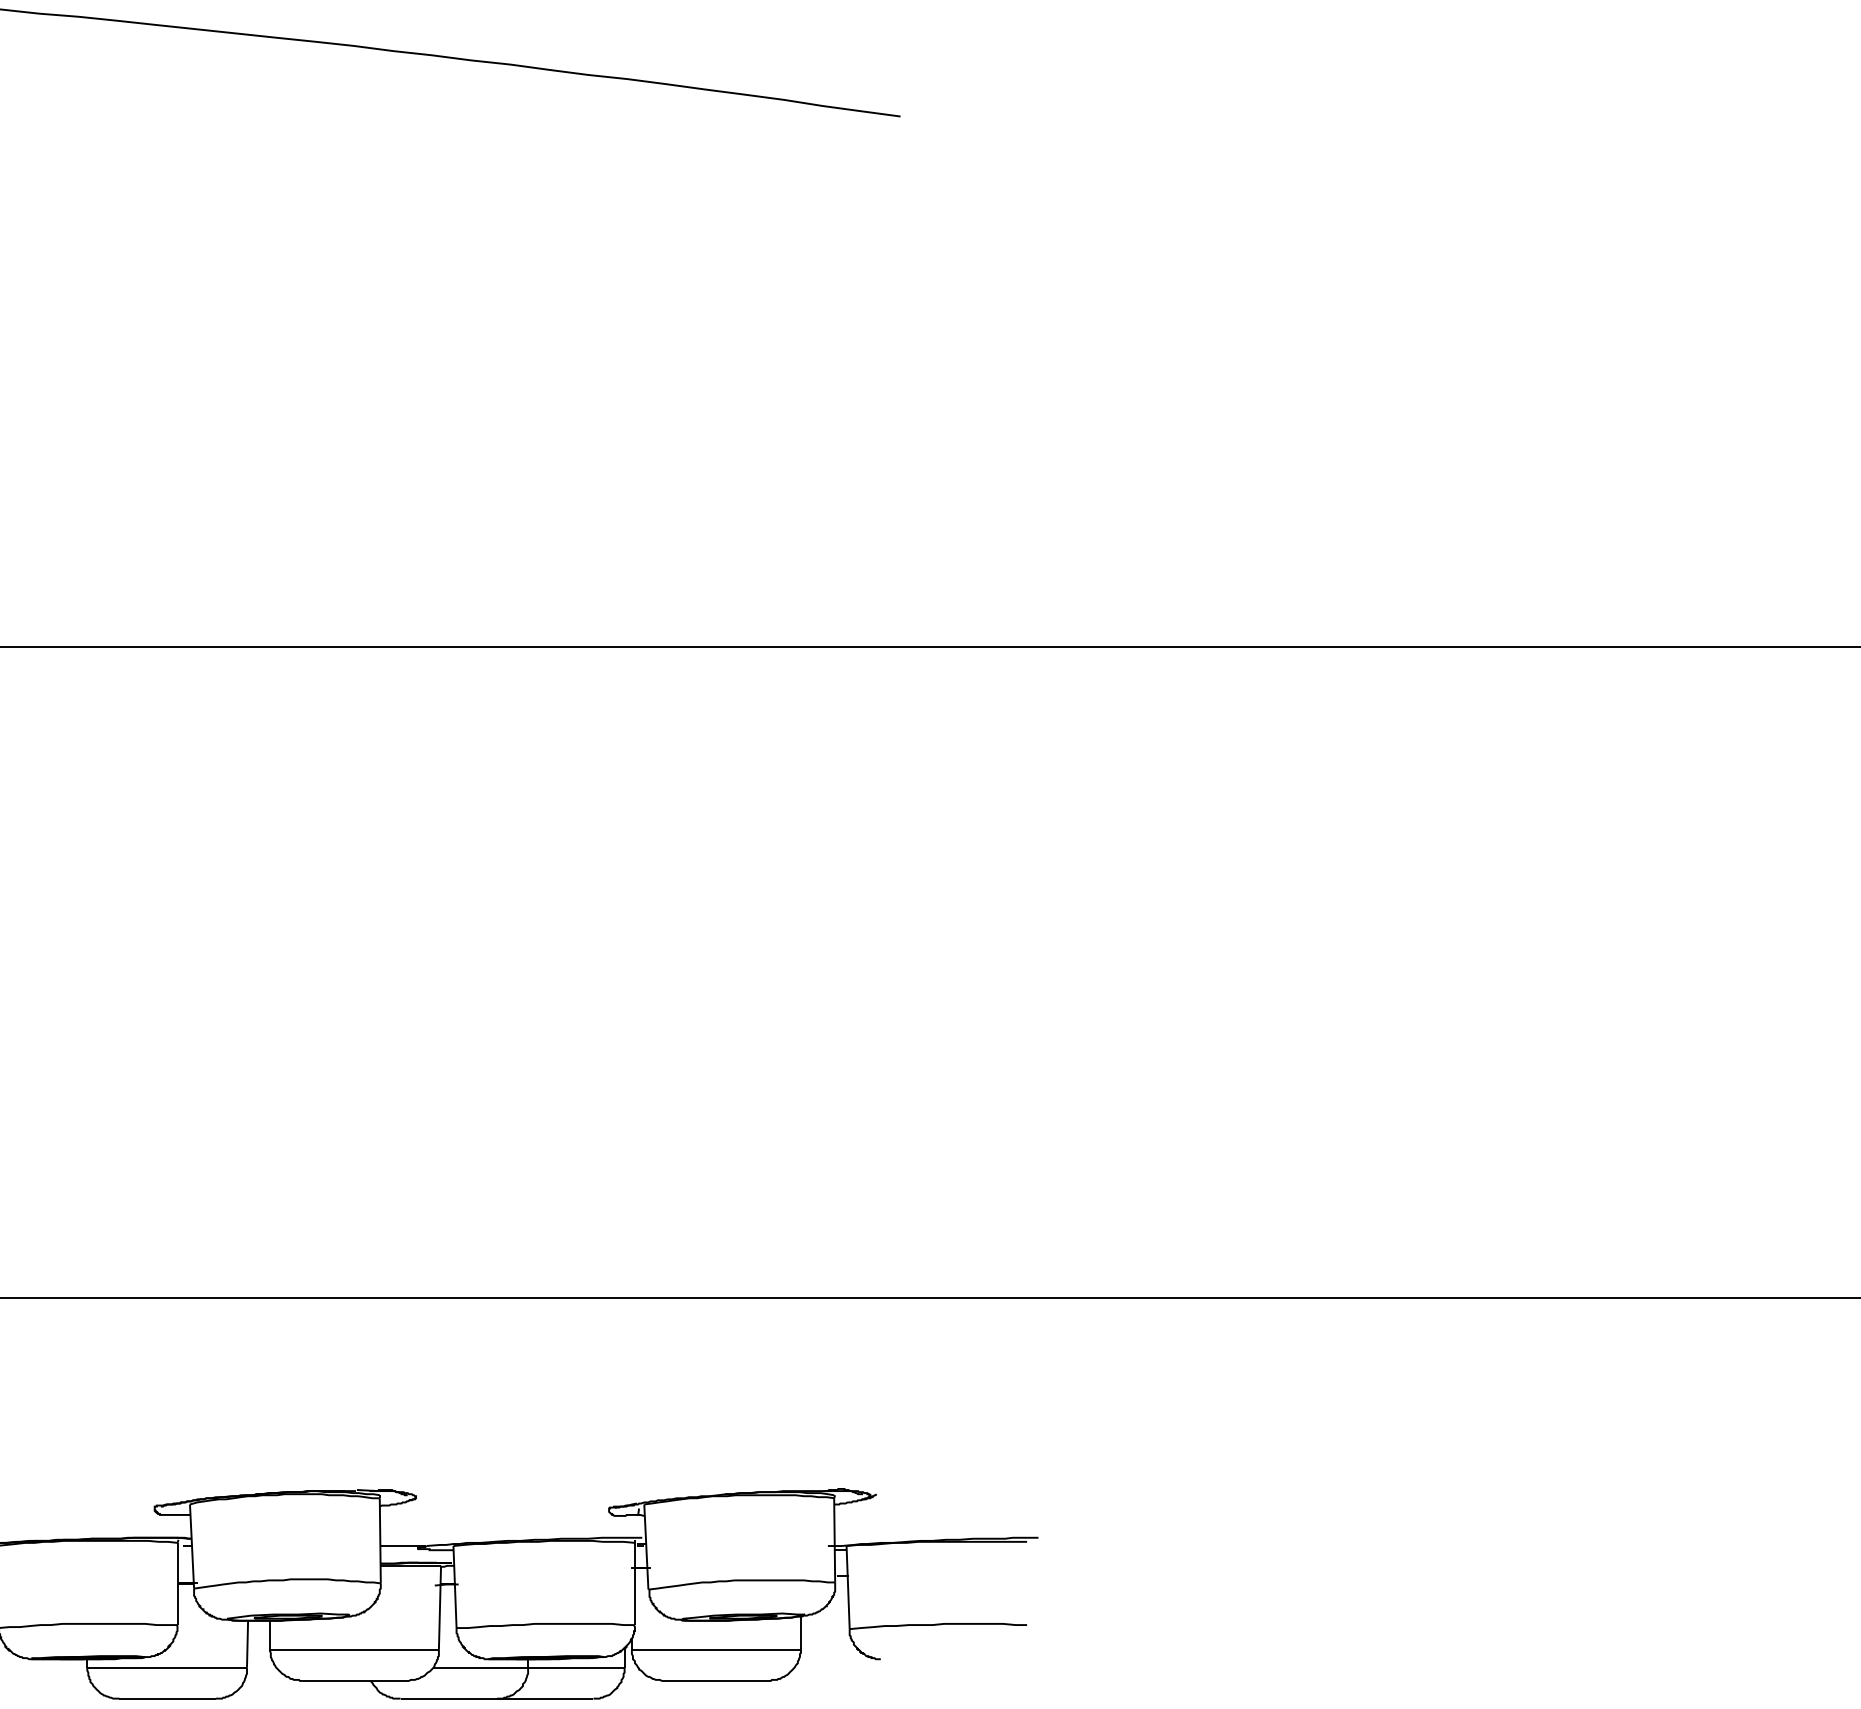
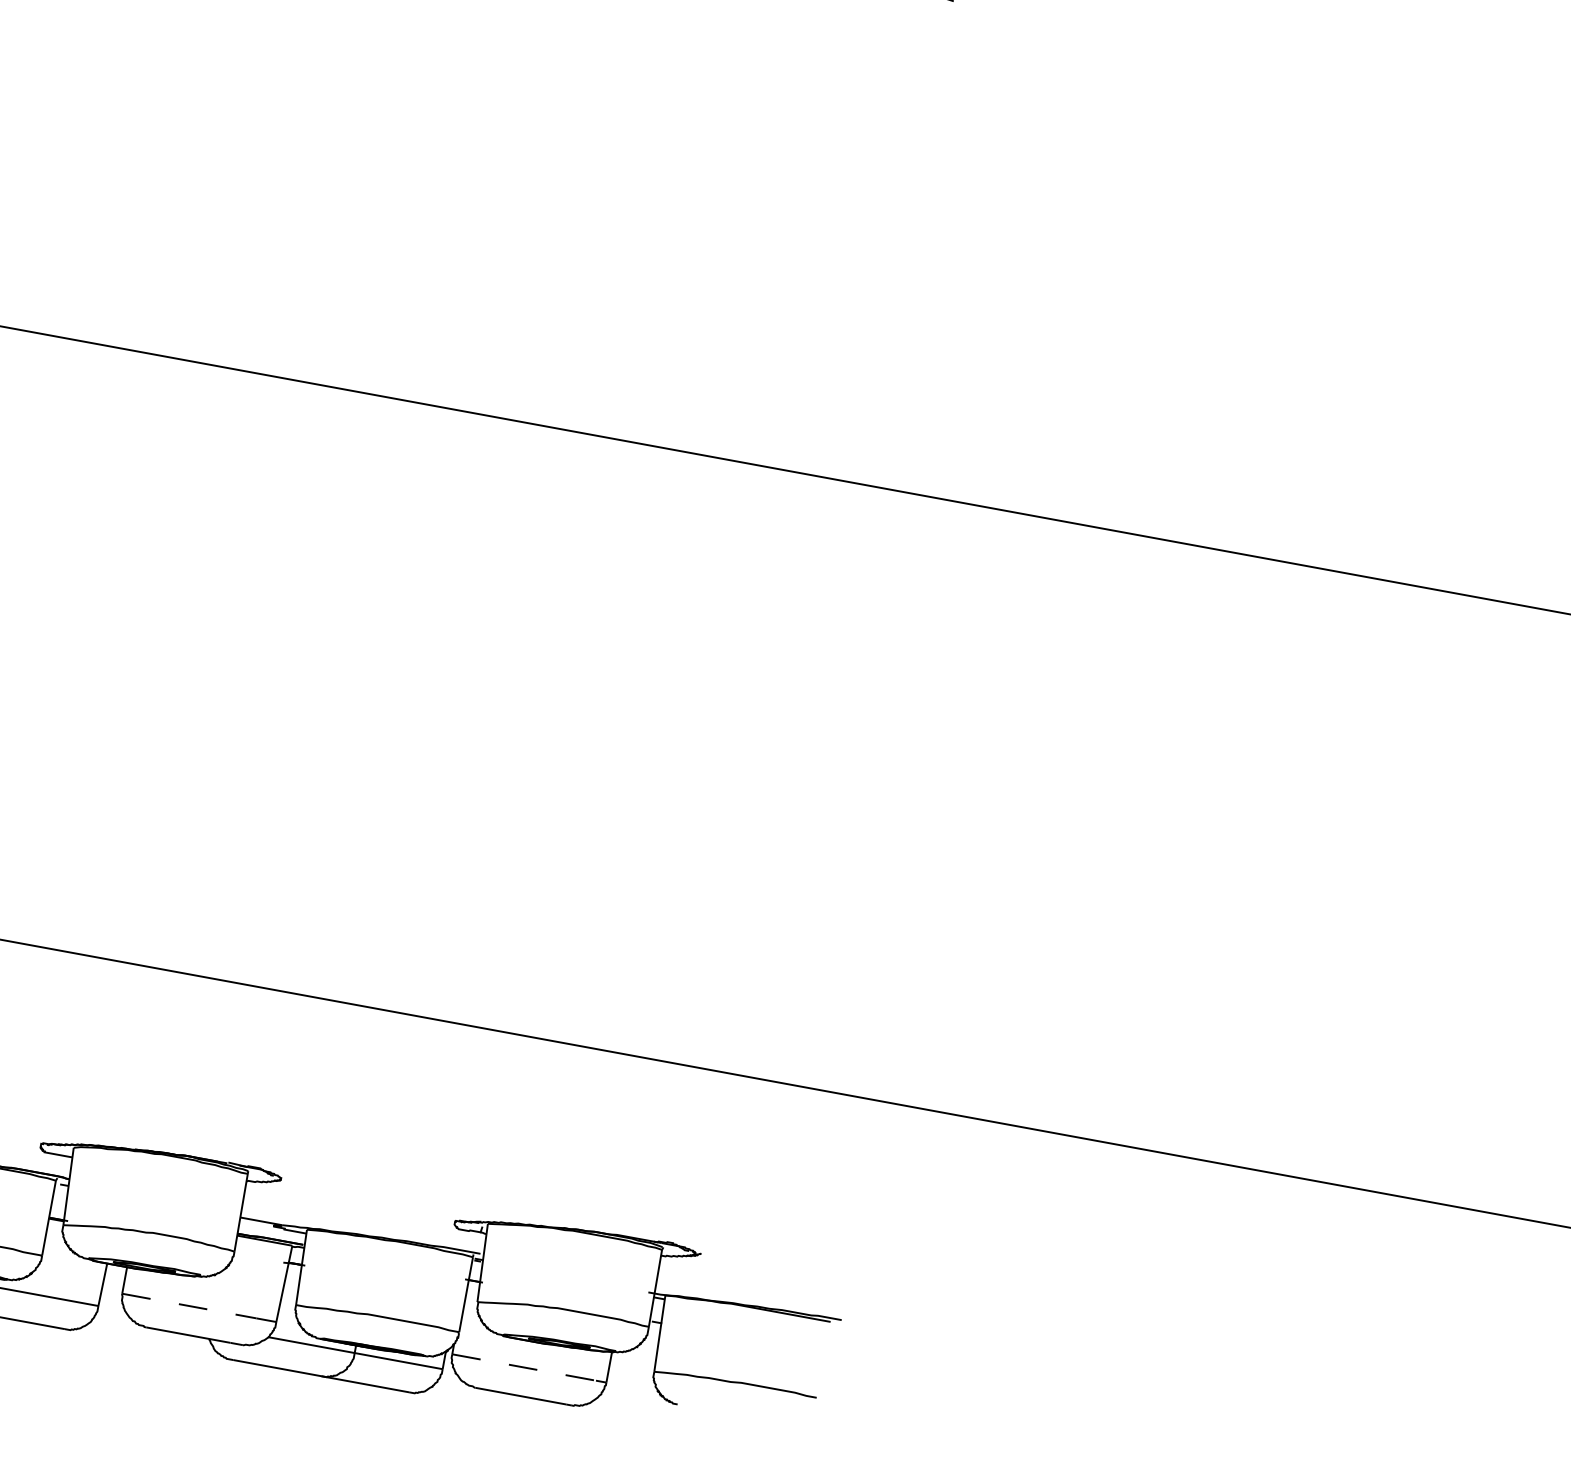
line: (343, 1649) -> (189, 1305), solid -> dashed
line: (710, 1649) -> (524, 1367), solid -> dashed

